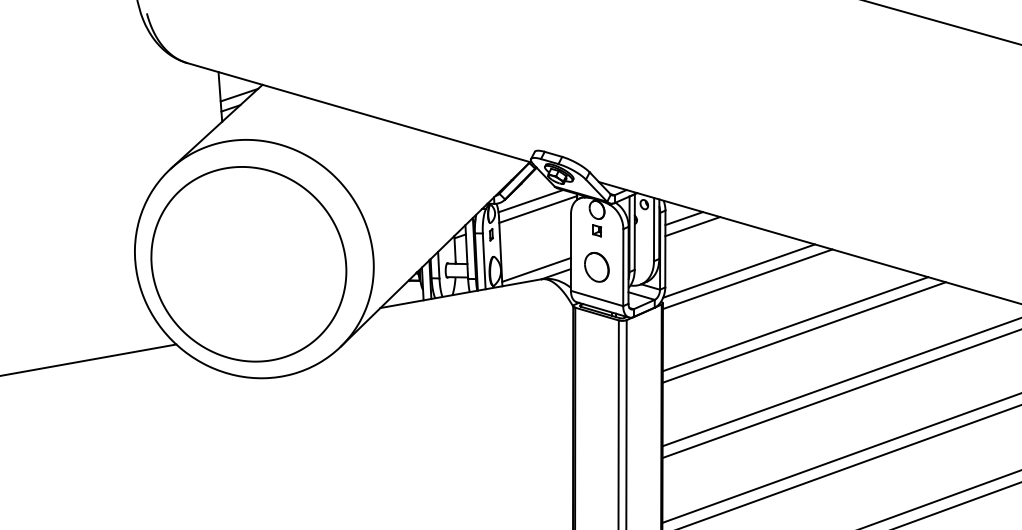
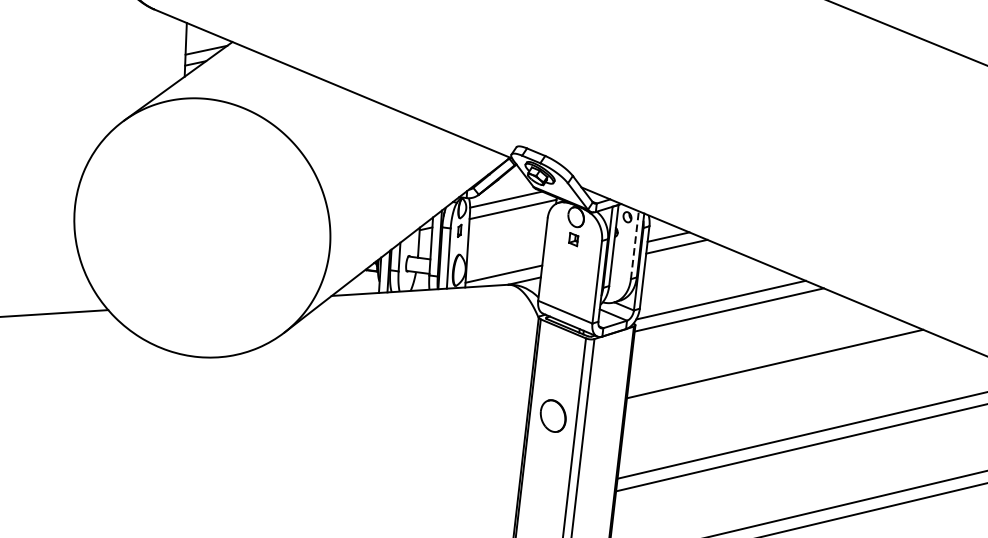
line: (654, 229) -> (635, 245), solid -> dashed
part: (248, 264) -> (195, 233), removed
part: (596, 267) -> (552, 416), moved
line: (803, 332) -> (782, 373), removed

